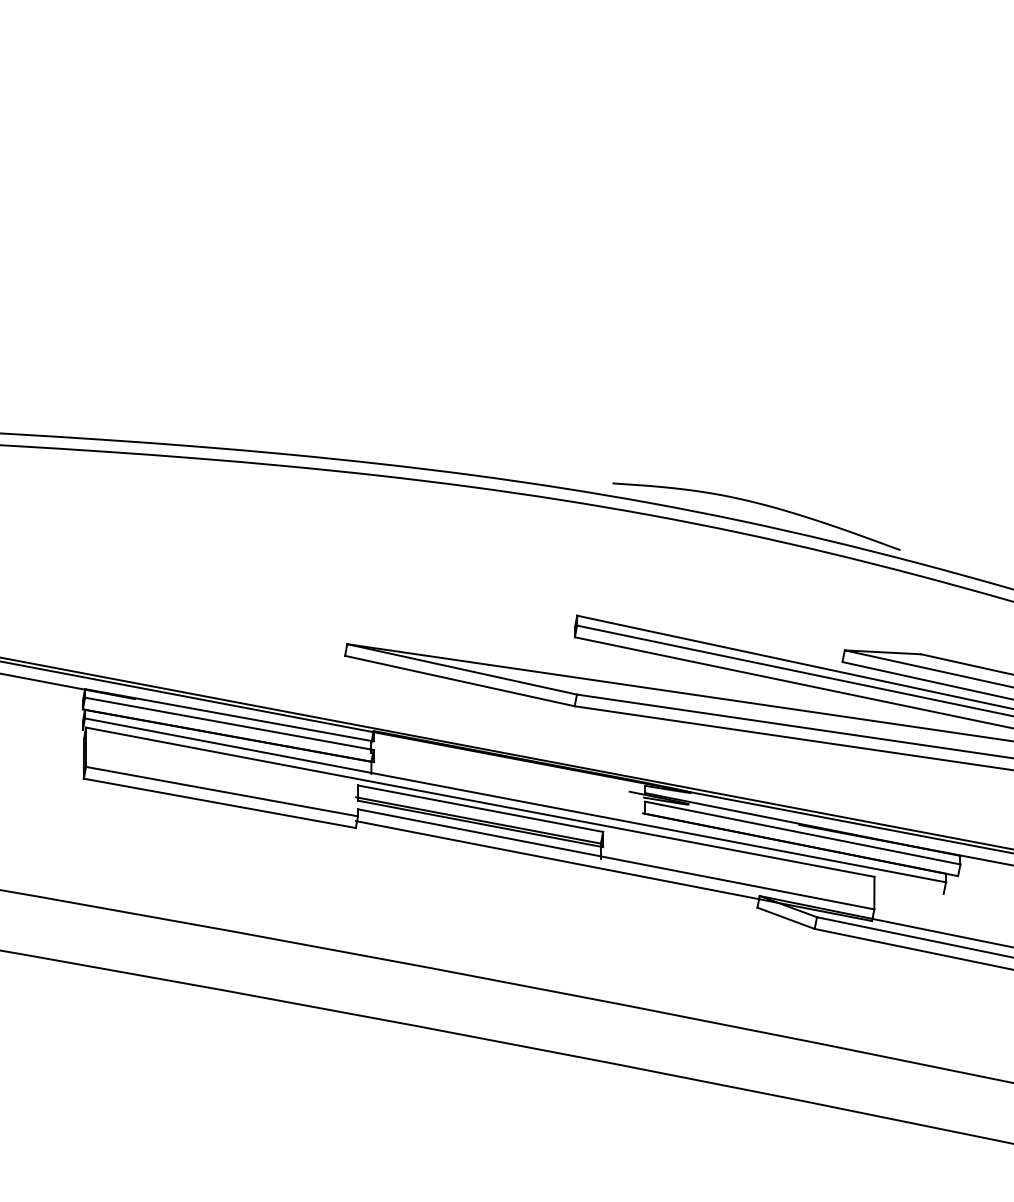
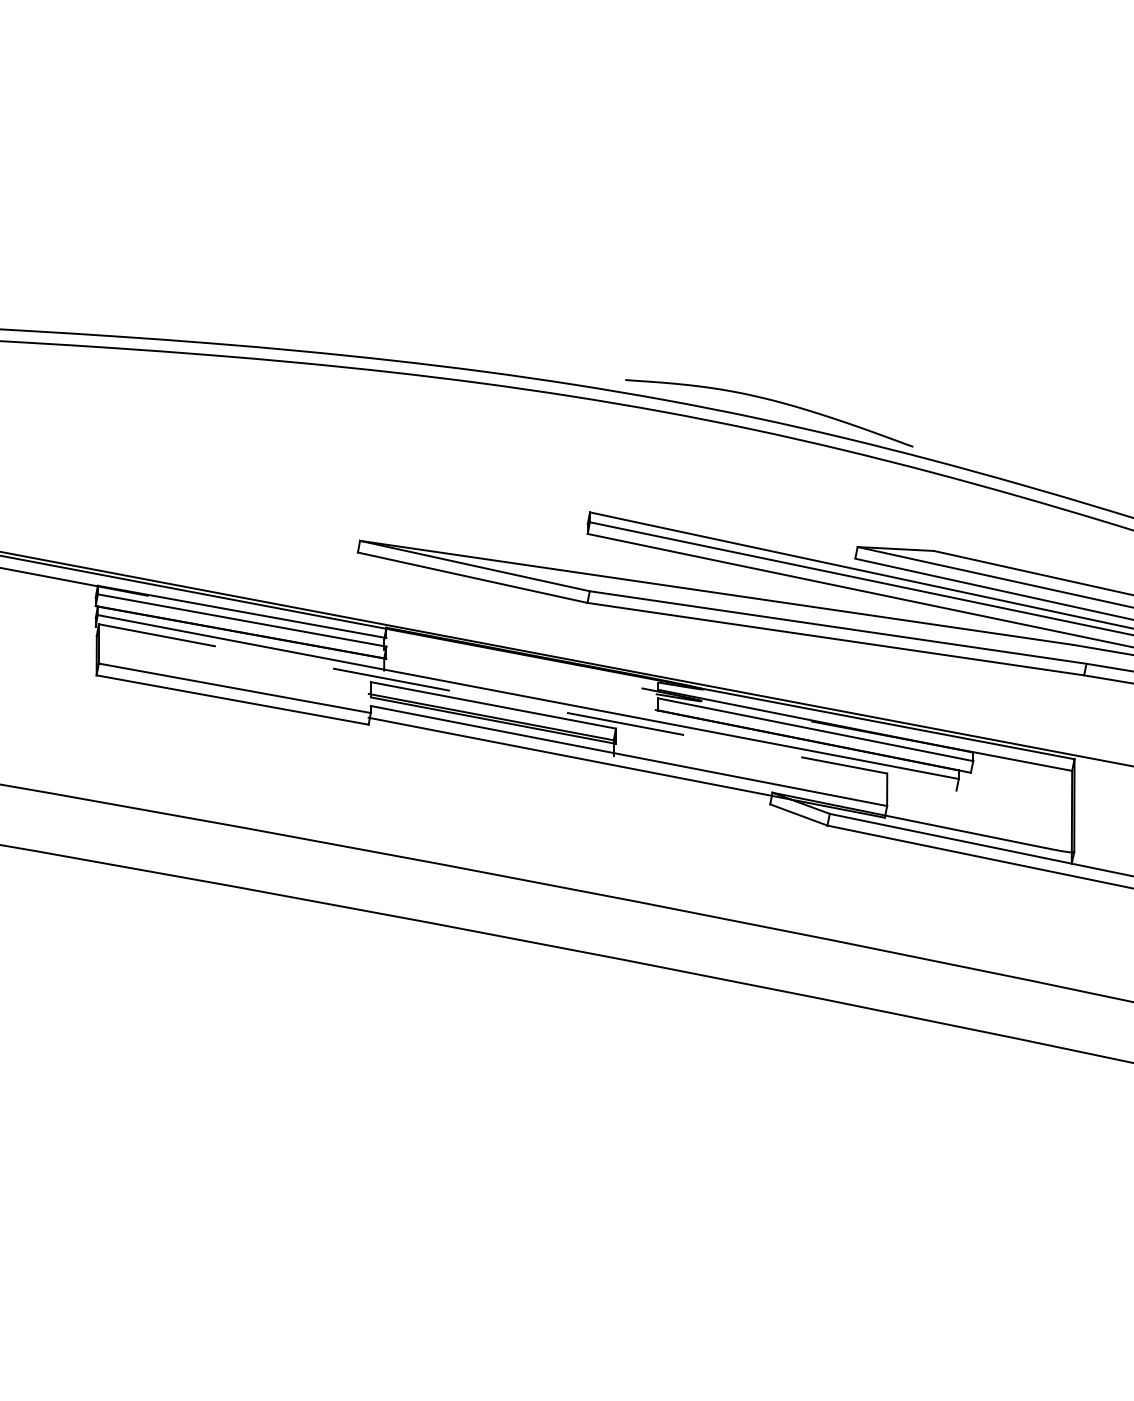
line: (480, 801) -> (493, 698), solid -> dashed

